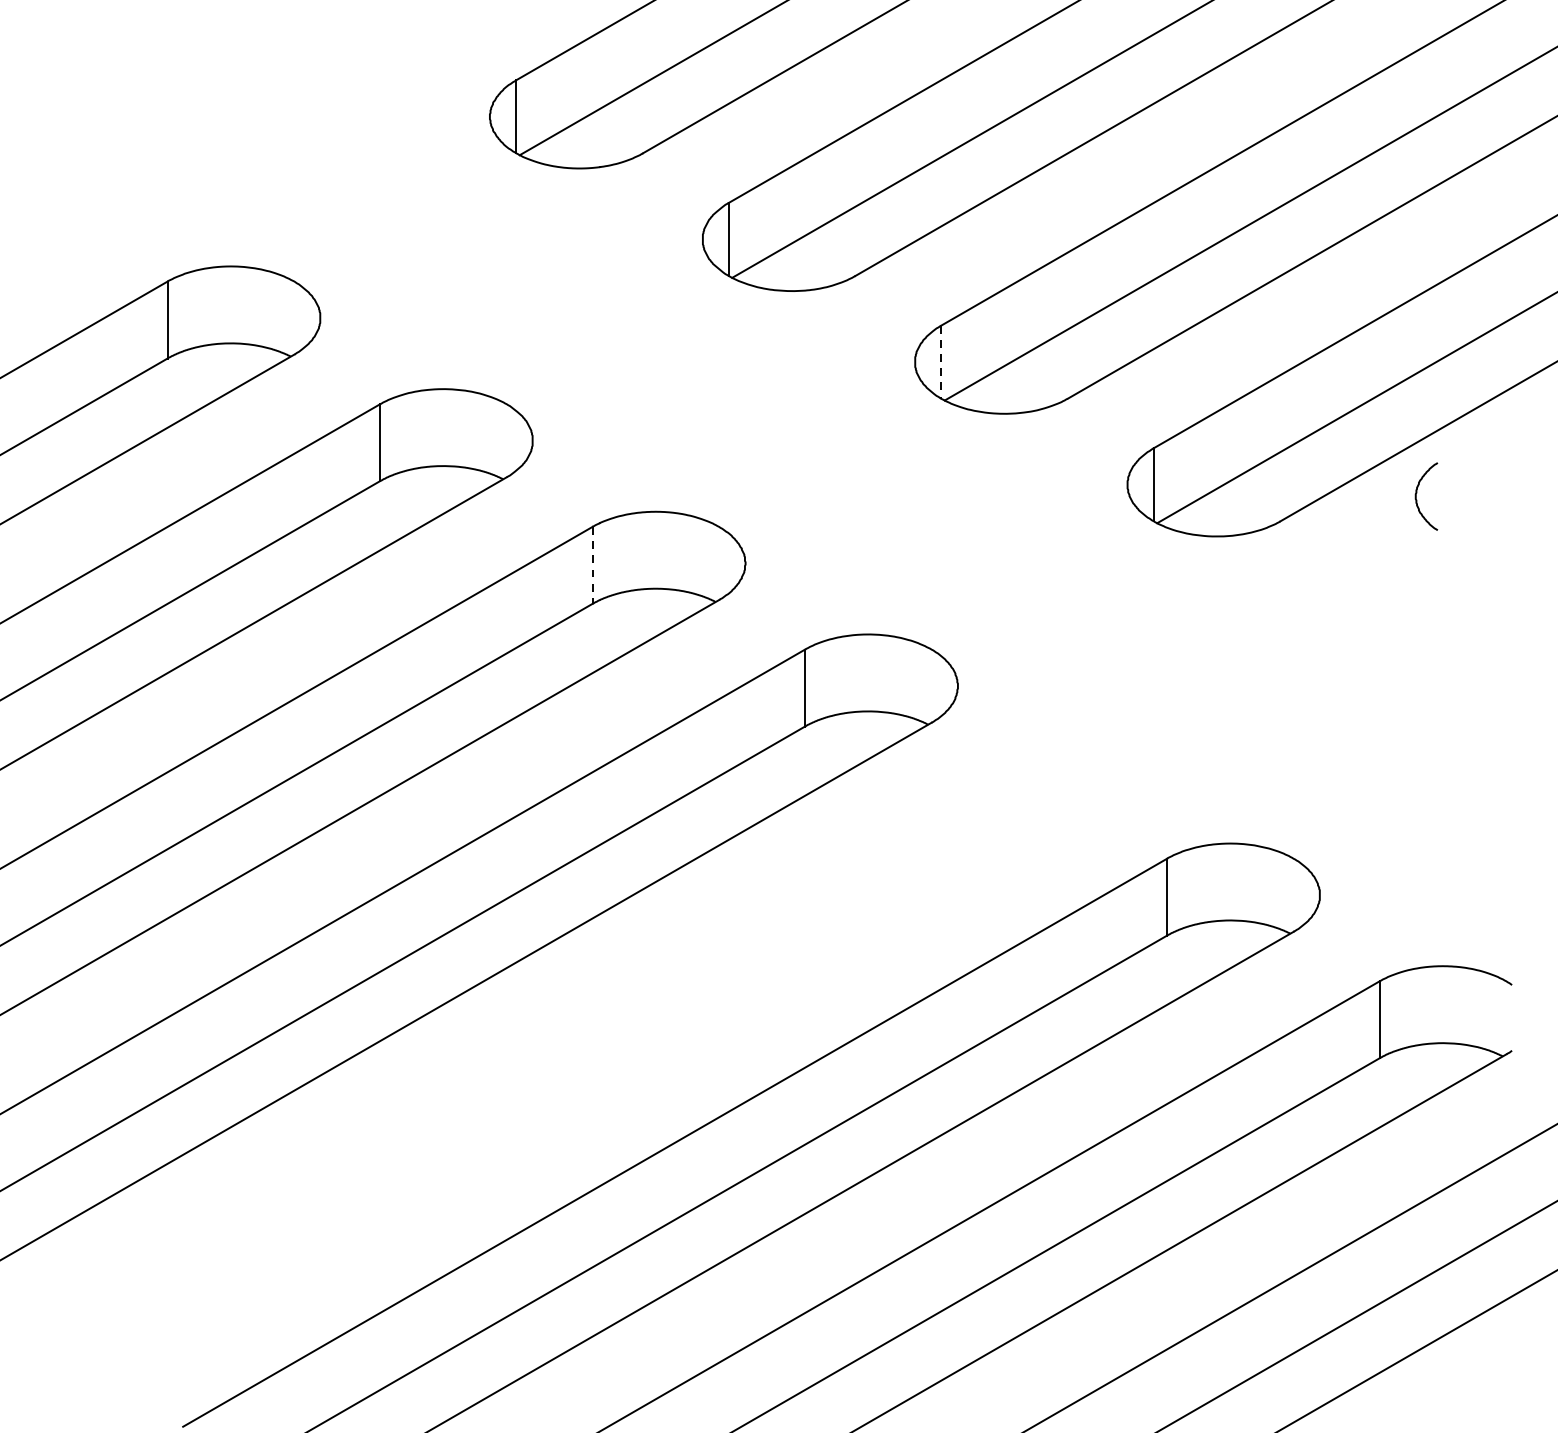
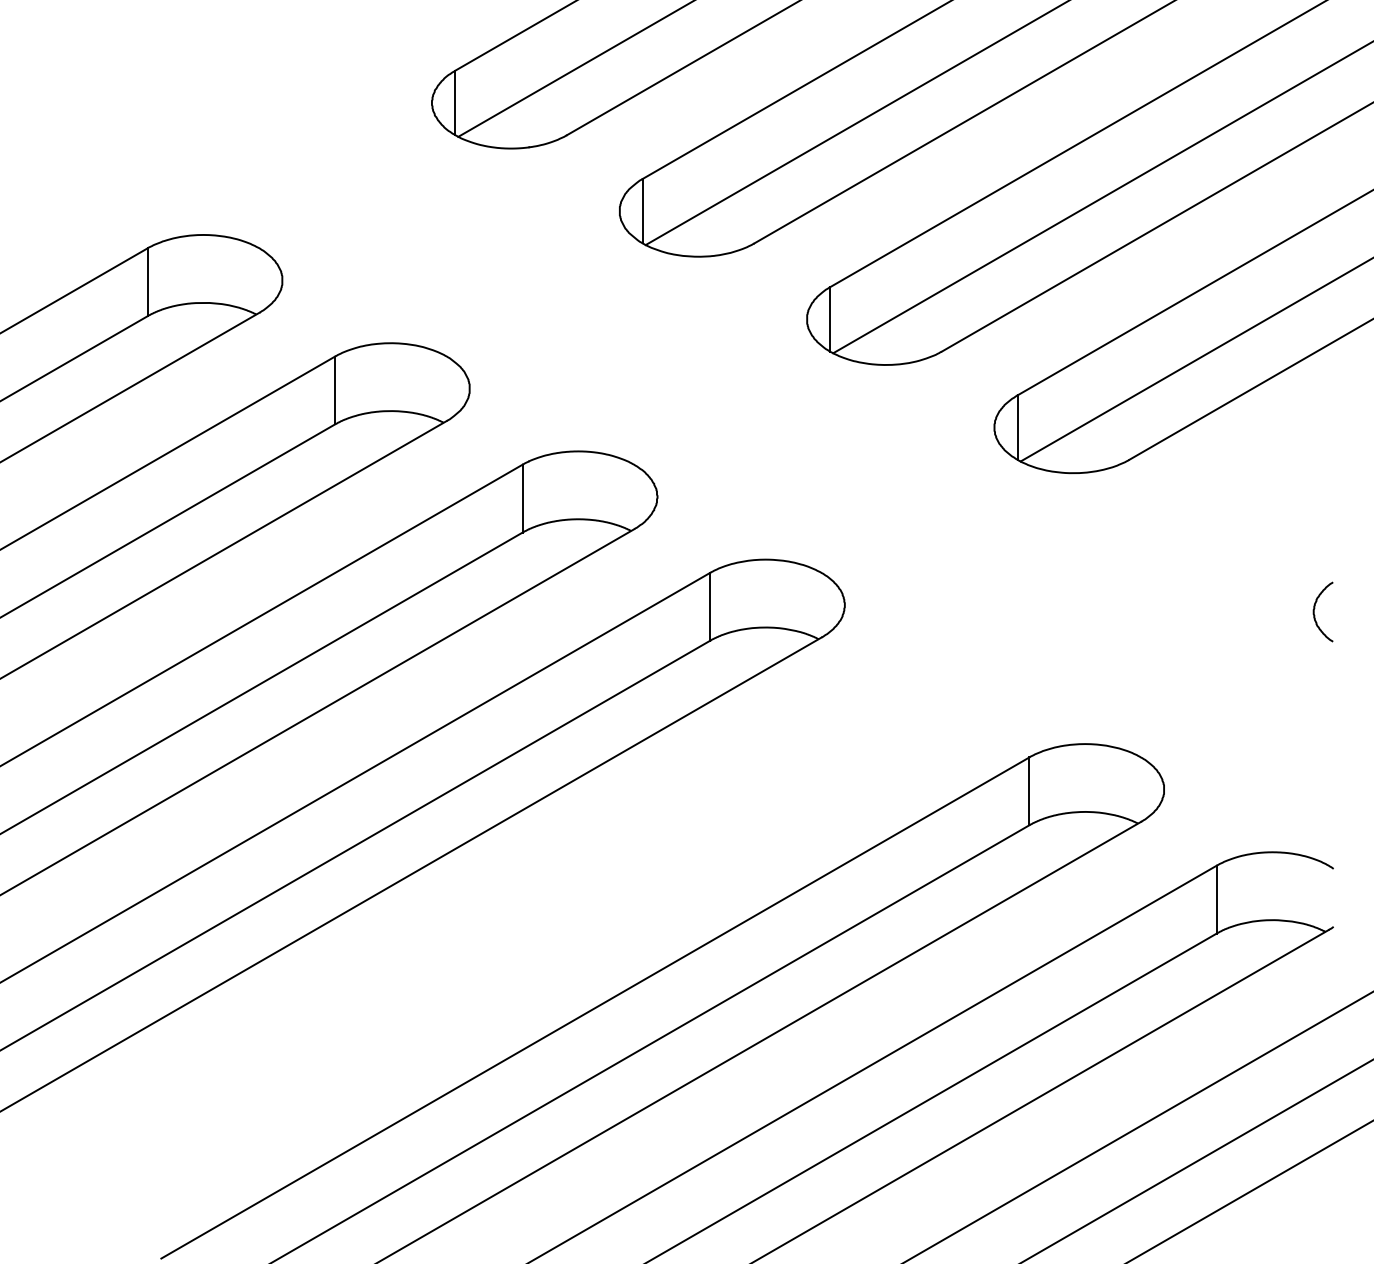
line: (941, 362) -> (830, 319), dashed -> solid
curve: (1417, 492) -> (1315, 608), moved
line: (592, 565) -> (522, 498), dashed -> solid

